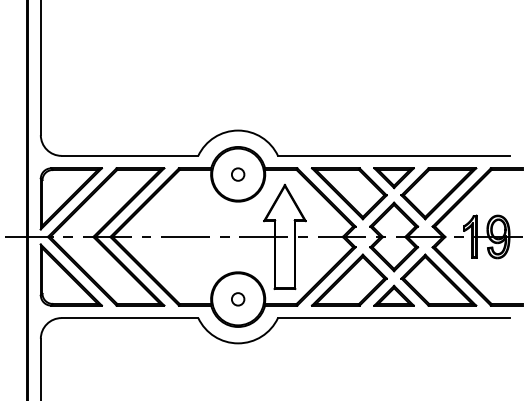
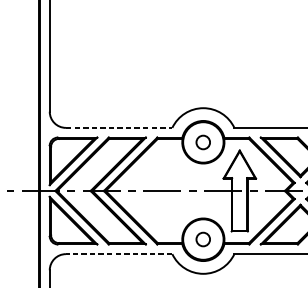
line: (130, 155) -> (119, 127), solid -> dashed
circle: (238, 174) -> (203, 142), size x1.4
circle: (238, 299) -> (203, 239), size x1.4
line: (129, 318) -> (118, 254), solid -> dashed

